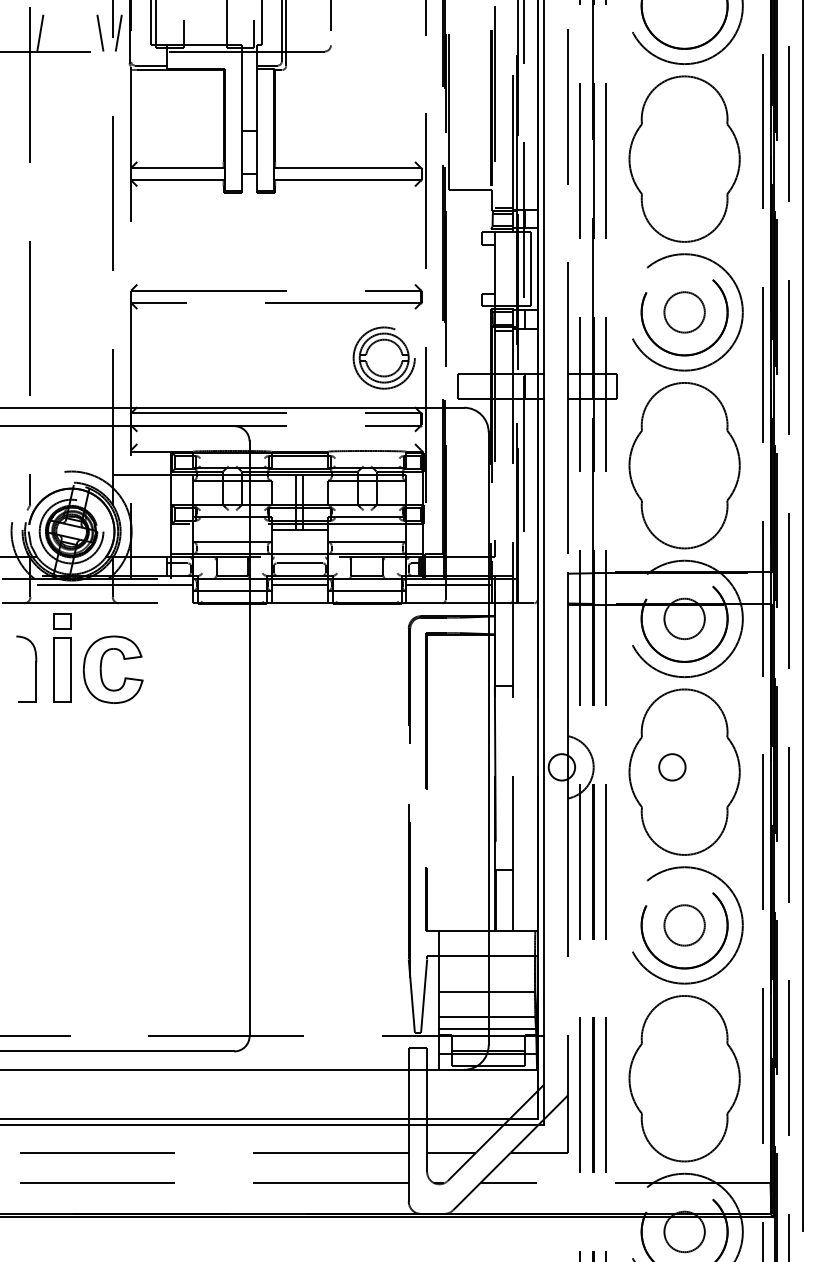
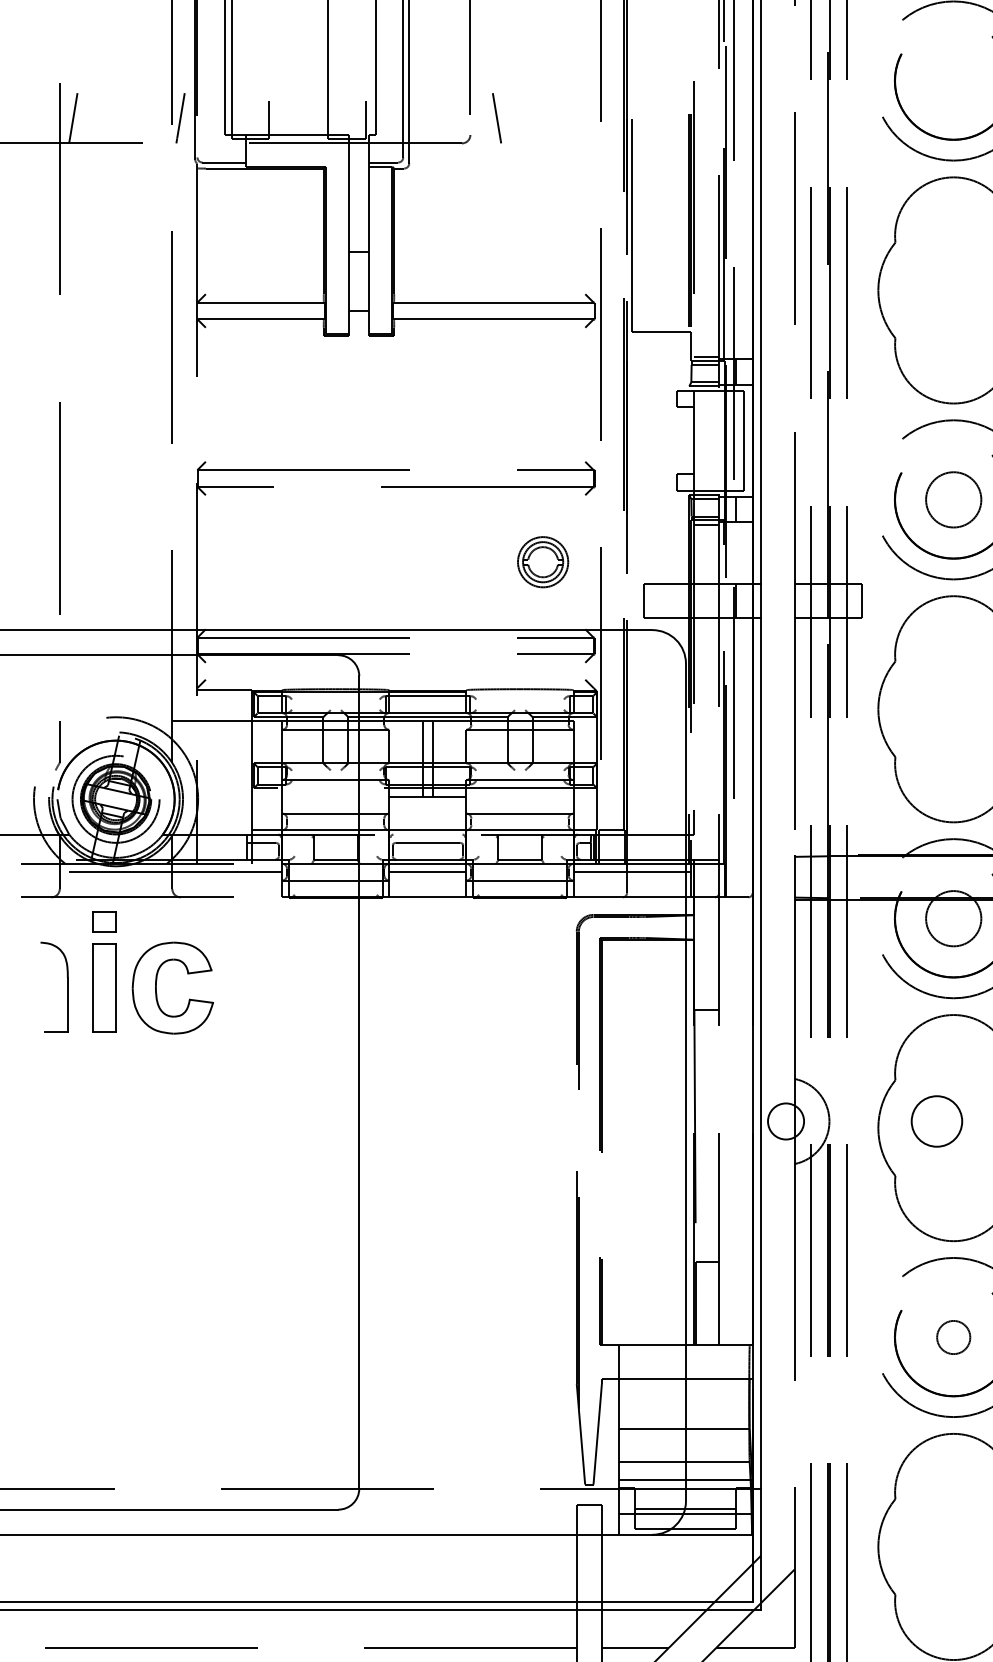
line: (100, 32) -> (497, 117), moved
part: (383, 357) -> (542, 561), size x0.6
circle: (672, 767) -> (937, 1121), size x1.4
circle: (684, 925) -> (953, 1337), size x0.6

